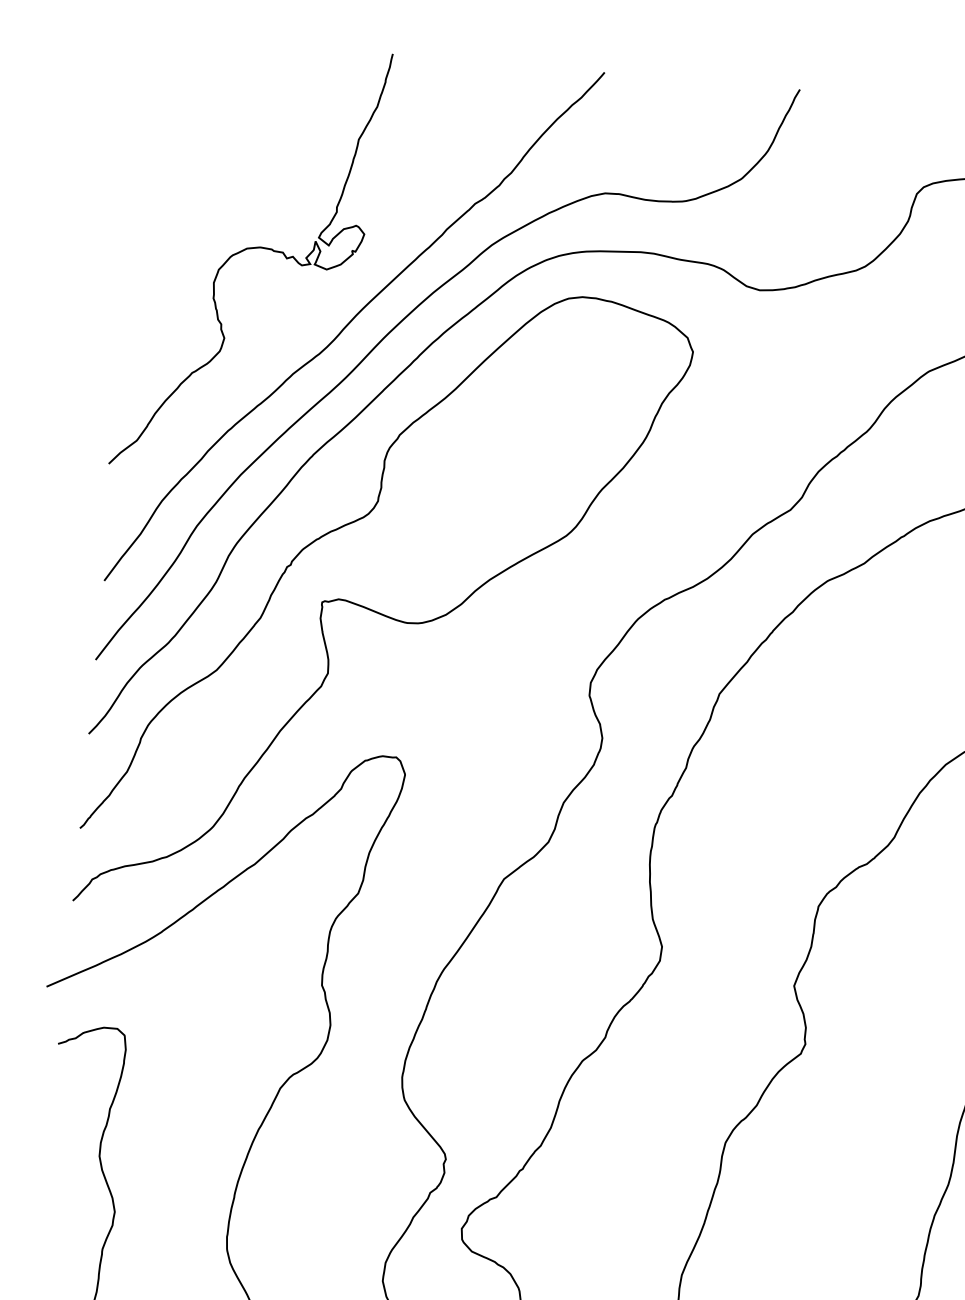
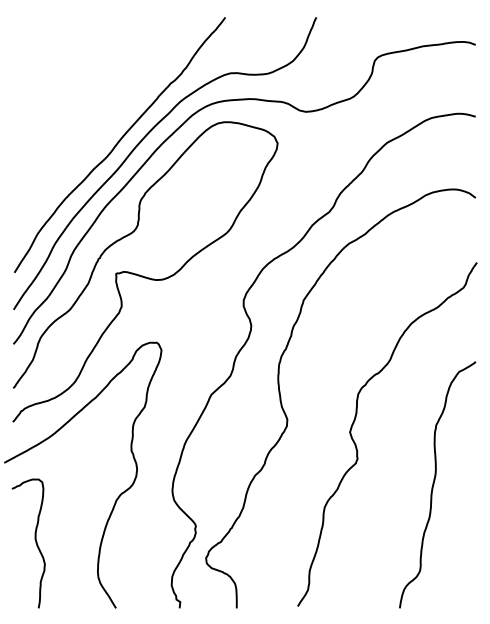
curve: (247, 251) -> (67, 114), removed

